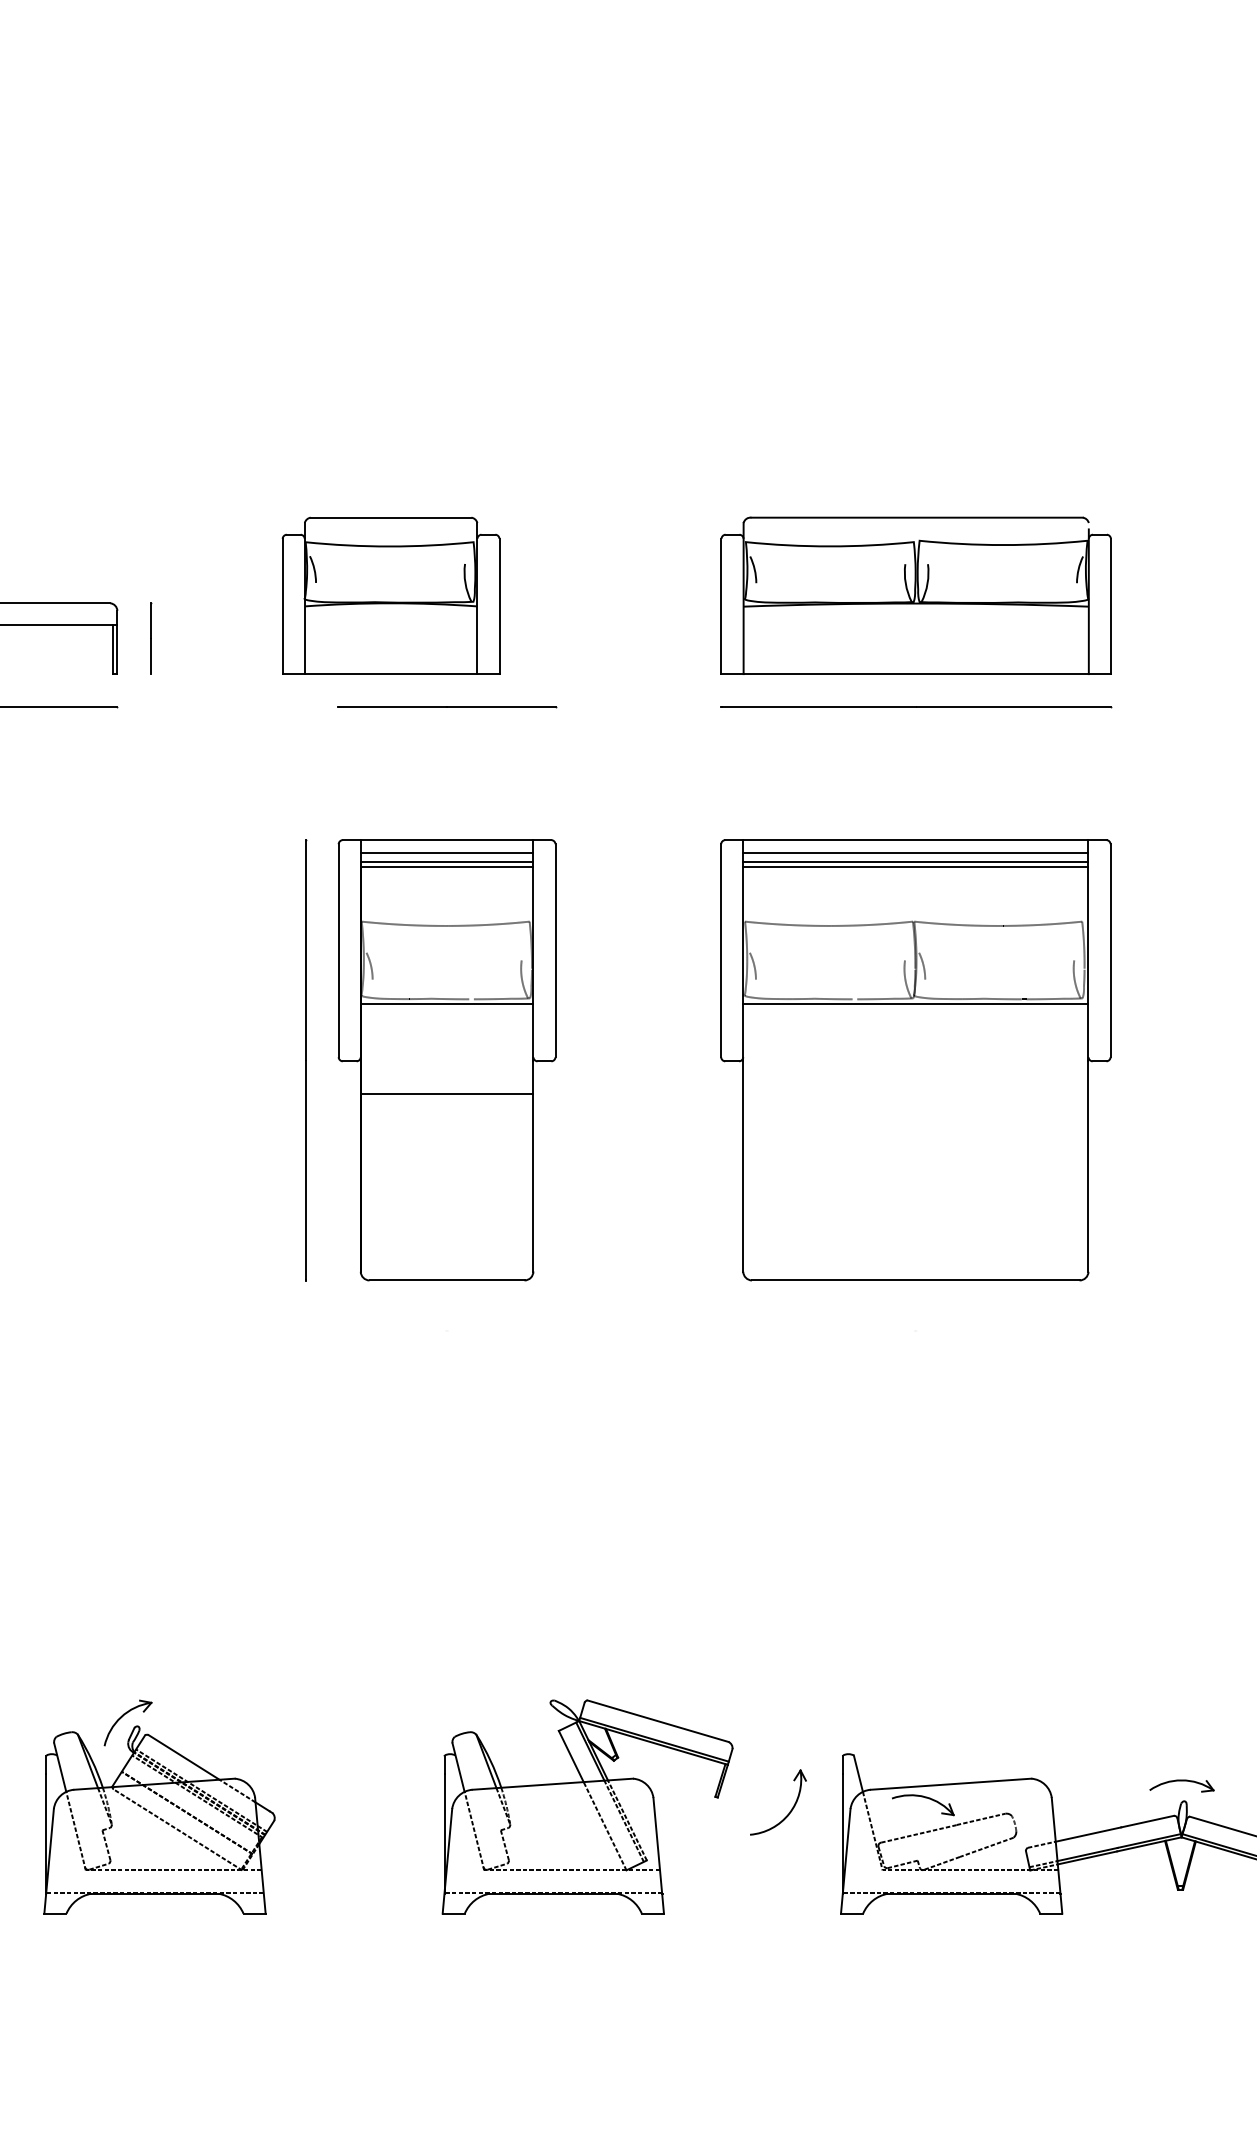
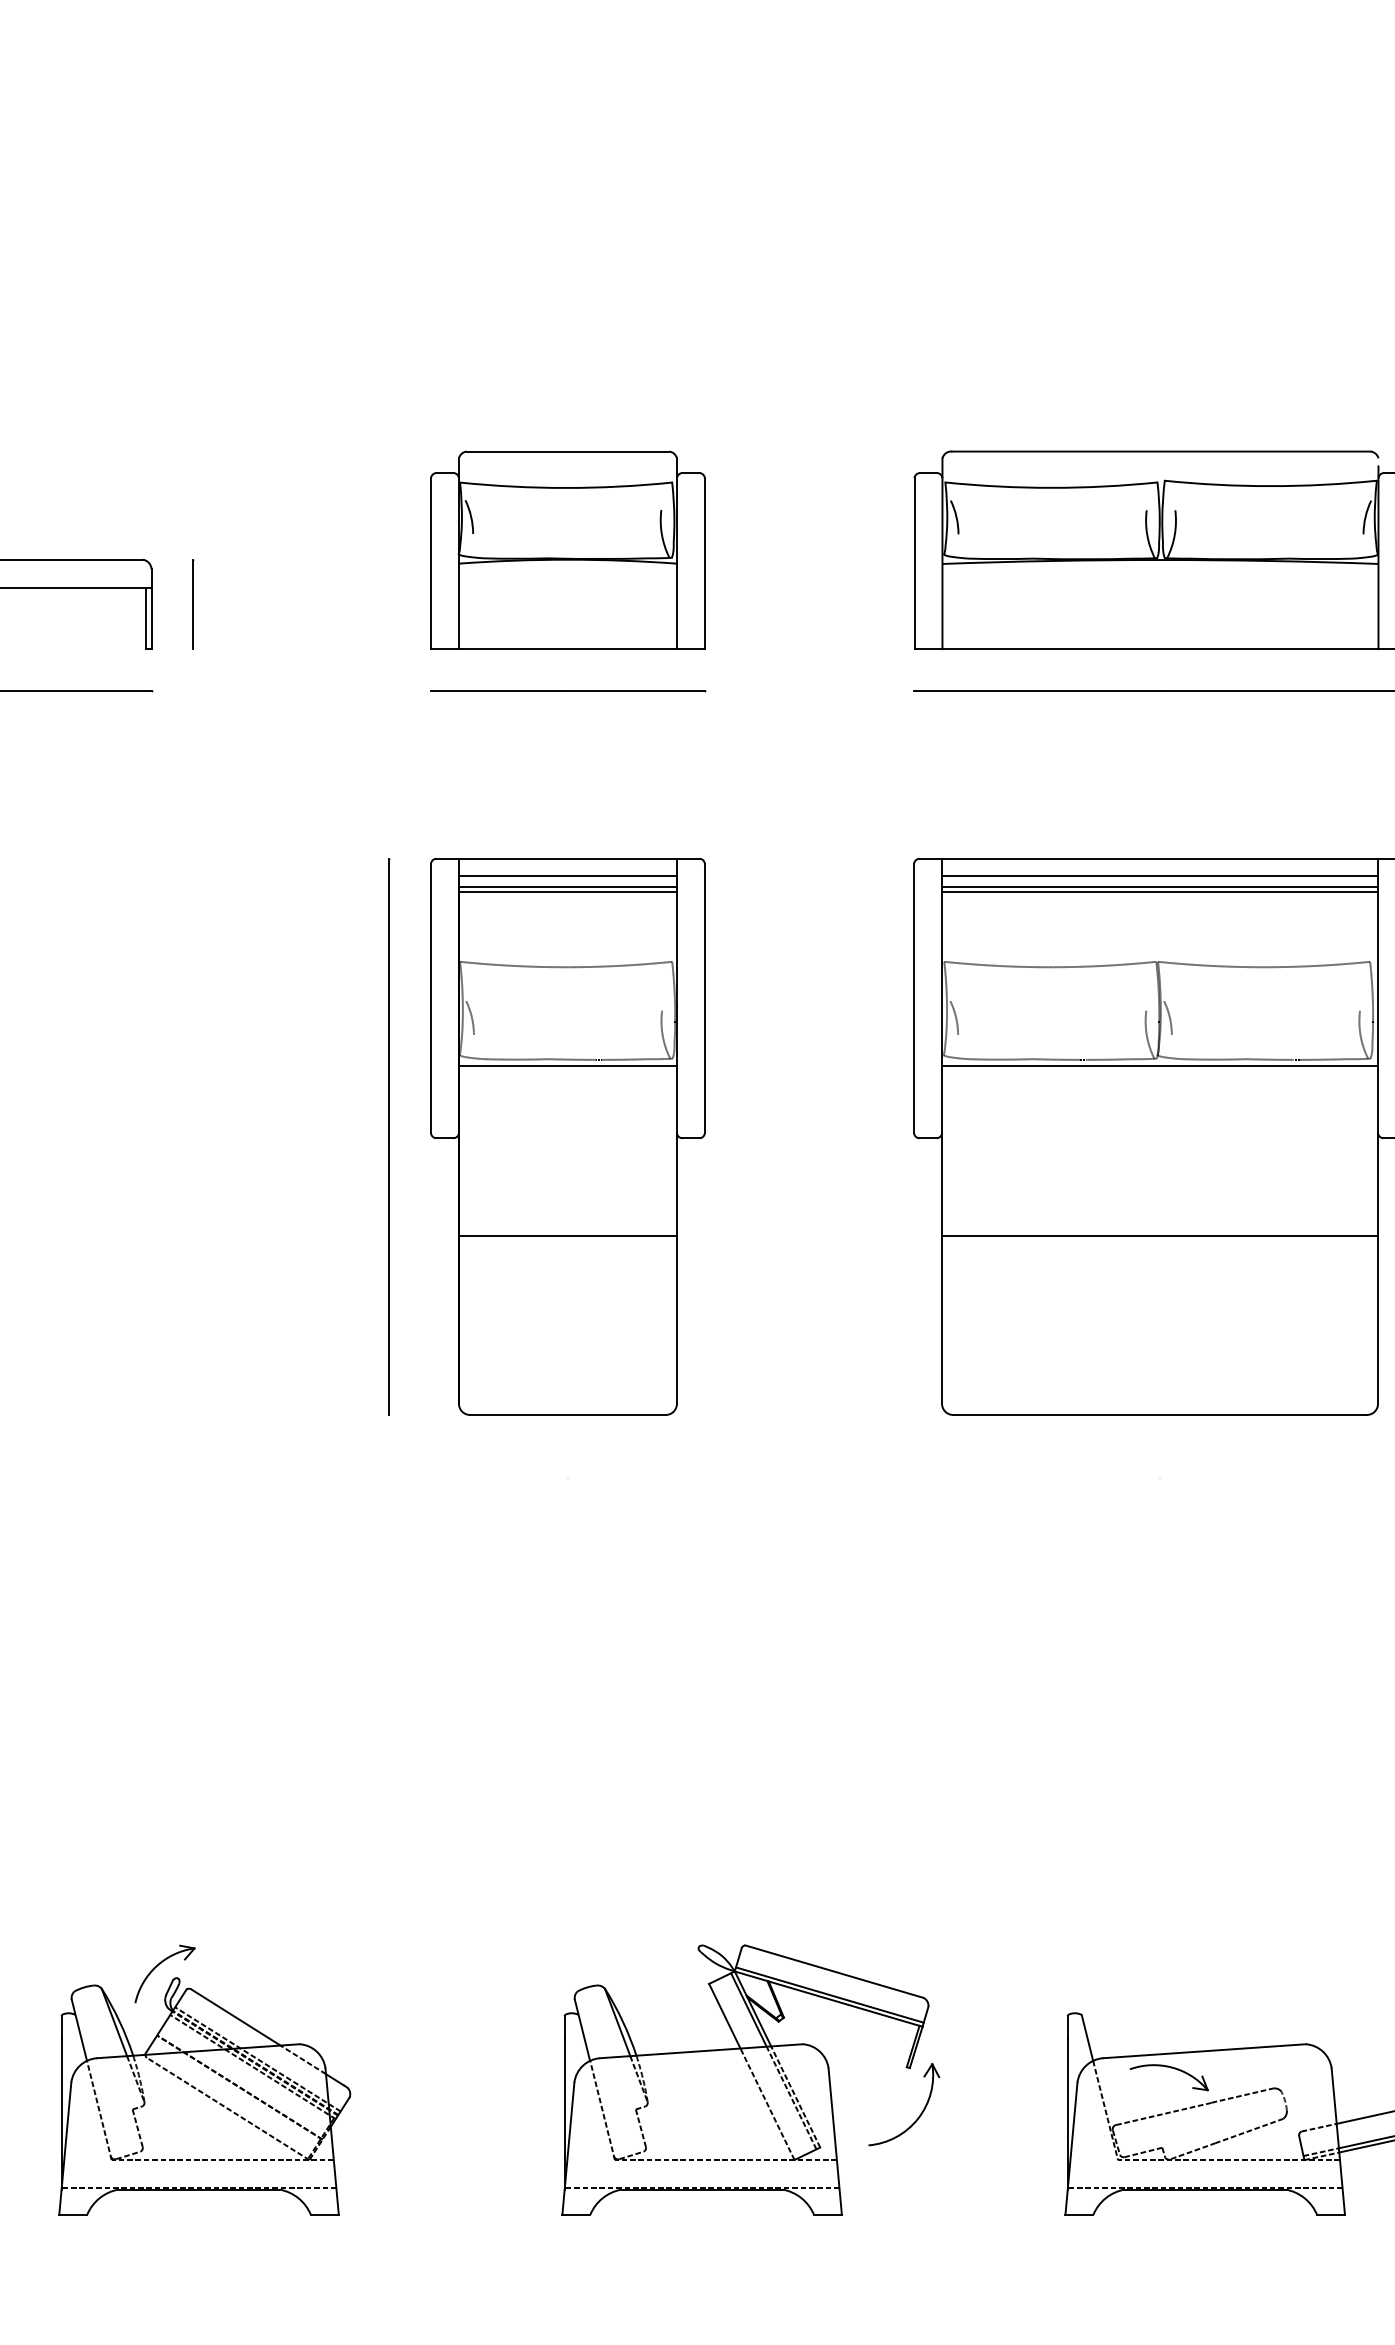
part: (390, 595) -> (567, 549), moved
line: (446, 1093) -> (567, 1235), moved
line: (915, 1138) -> (1159, 1235), added
part: (789, 1811) -> (918, 2115), moved

